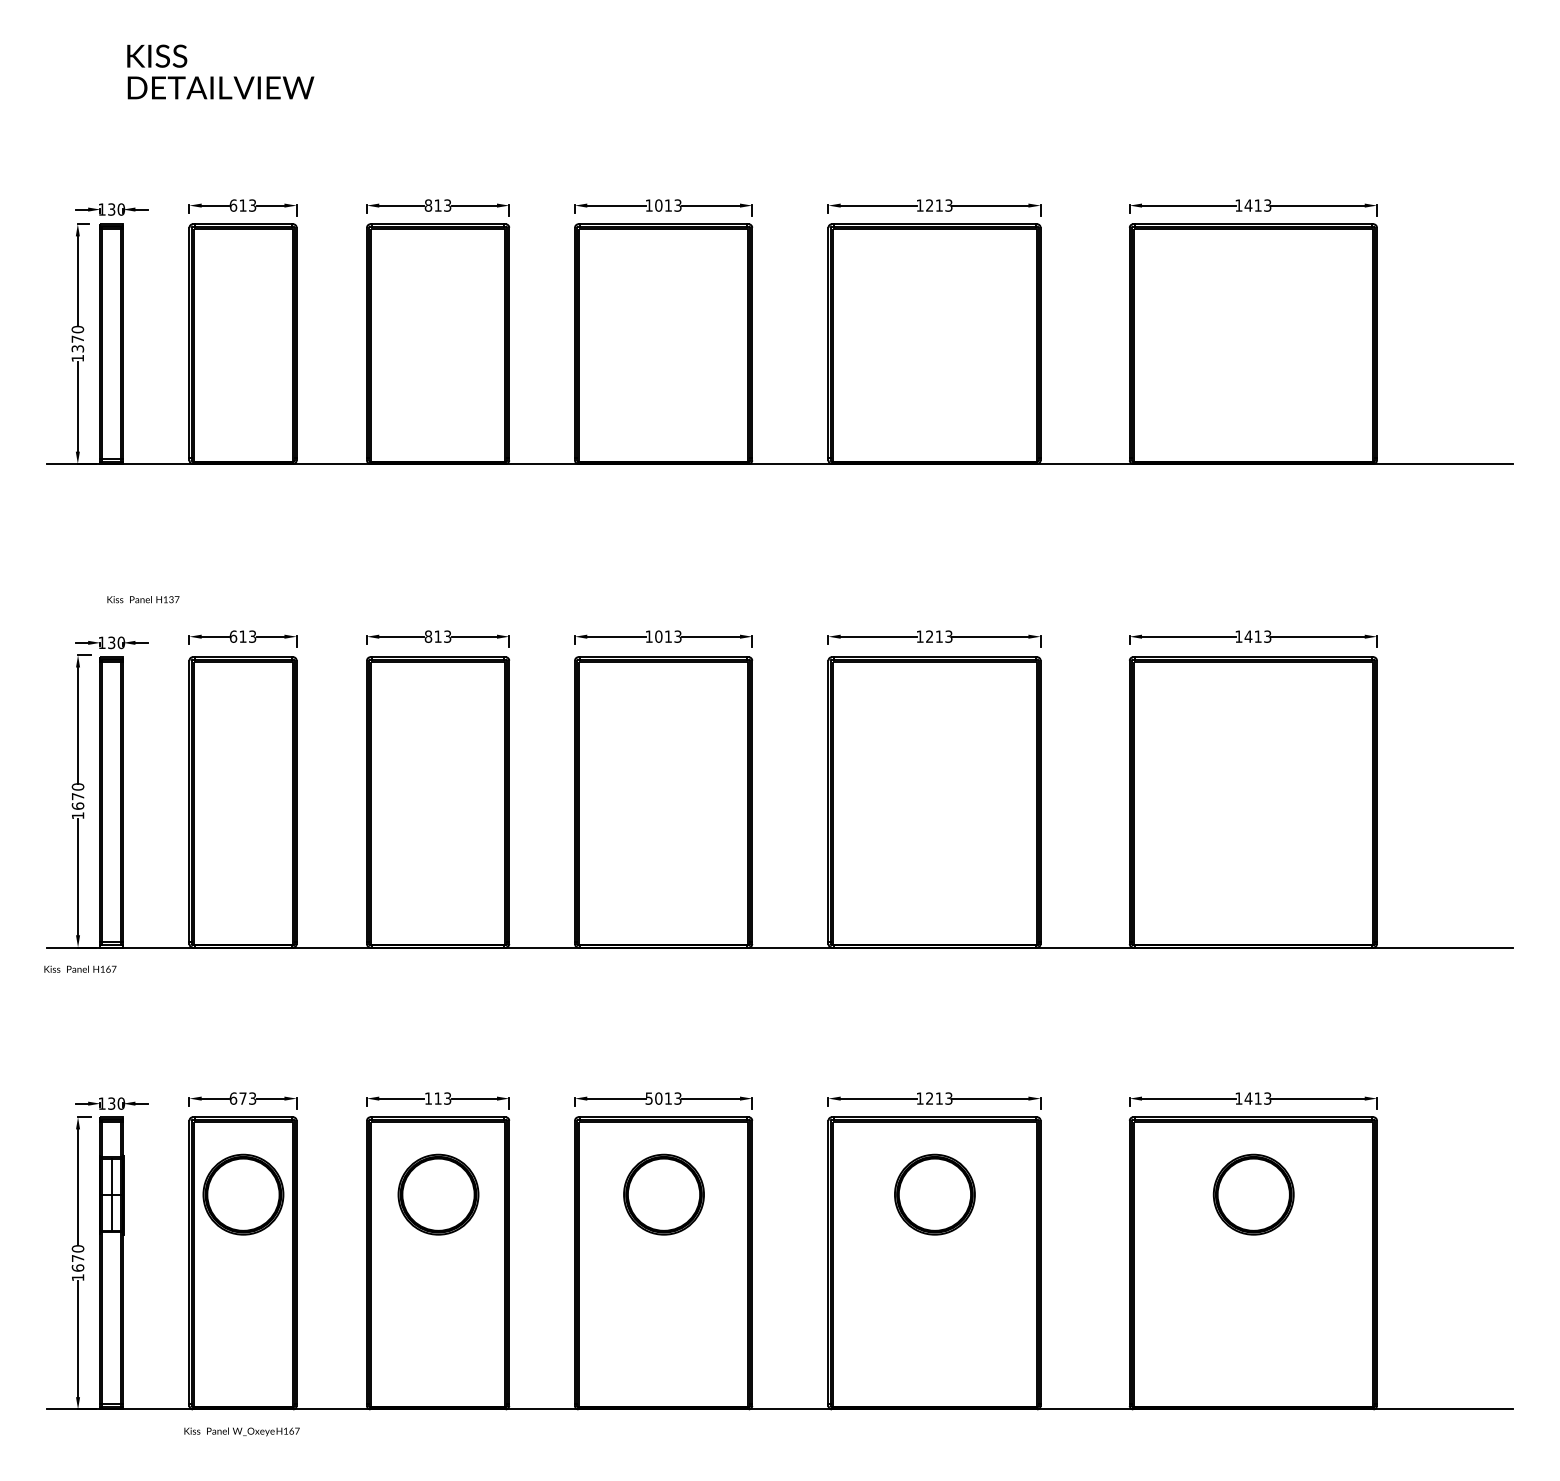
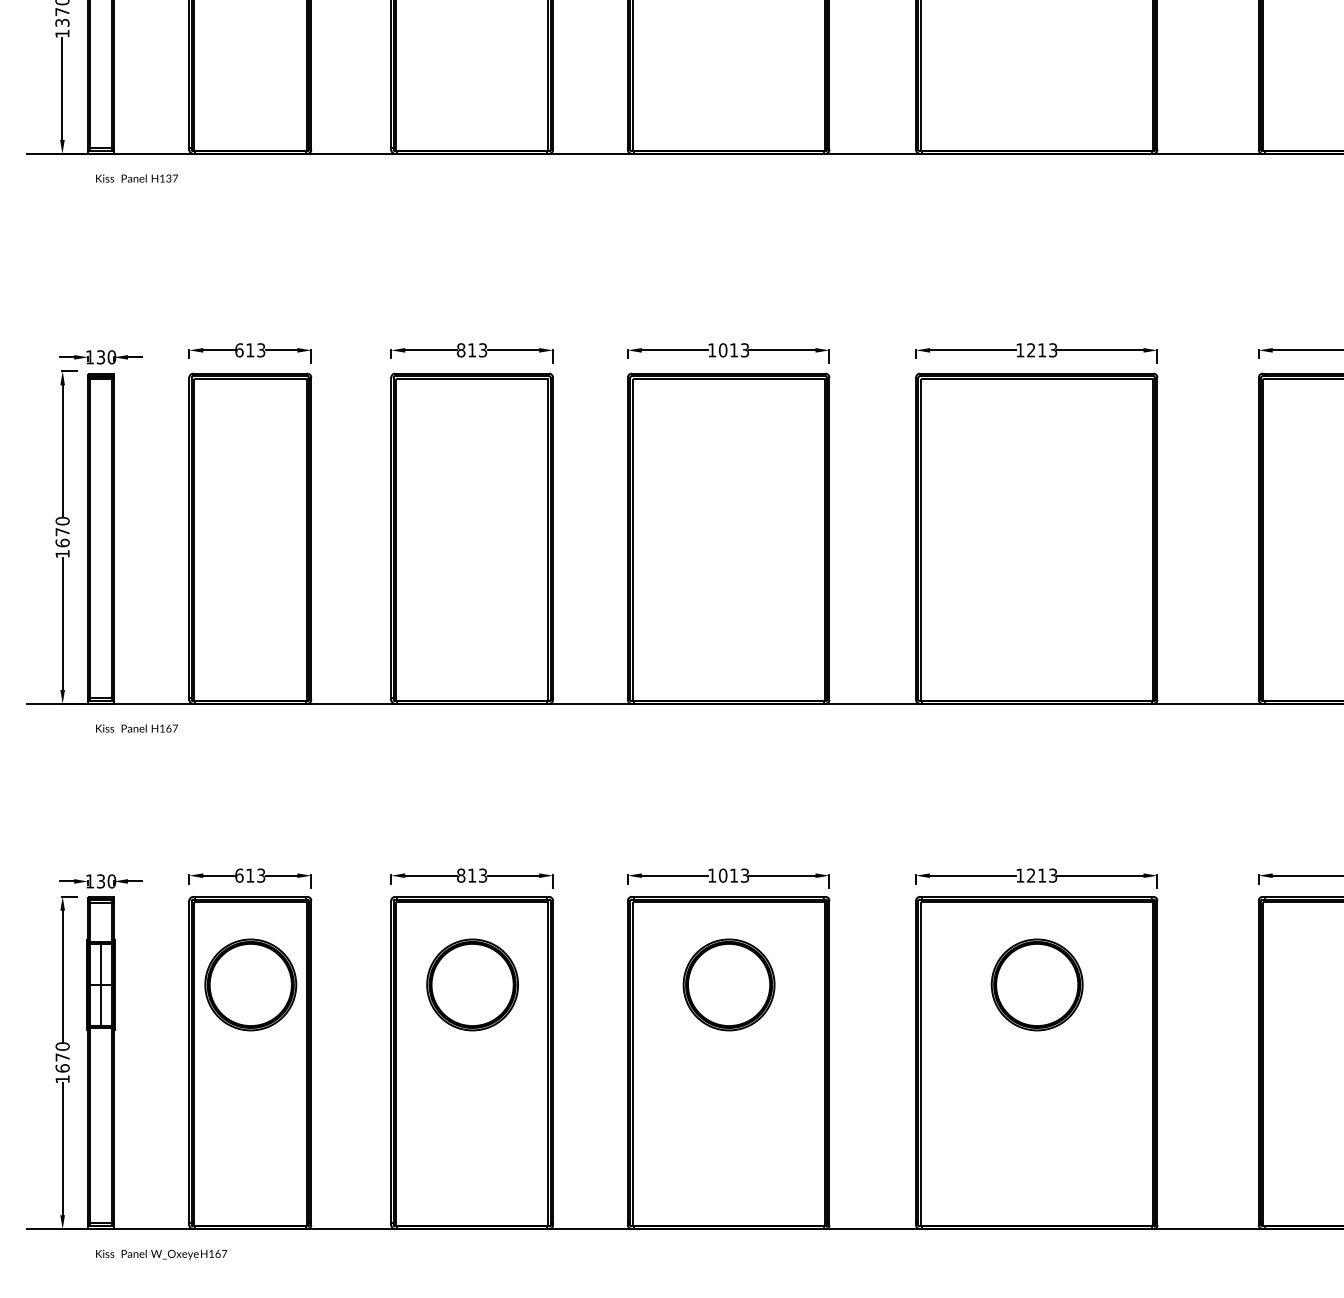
text: (143, 599) -> (137, 178), moved
text: (80, 968) -> (137, 727), moved
text: (242, 1098) -> (249, 875), 673 -> 613
text: (428, 1098) -> (461, 875), 113 -> 813
text: (648, 1098) -> (711, 875), 5013 -> 1013
text: (241, 1431) -> (160, 1254), moved

